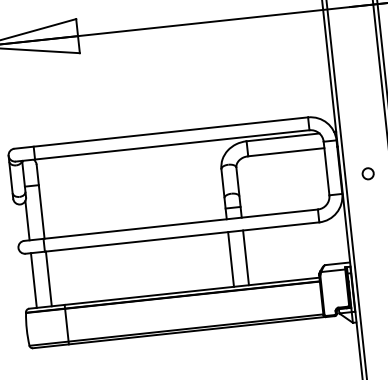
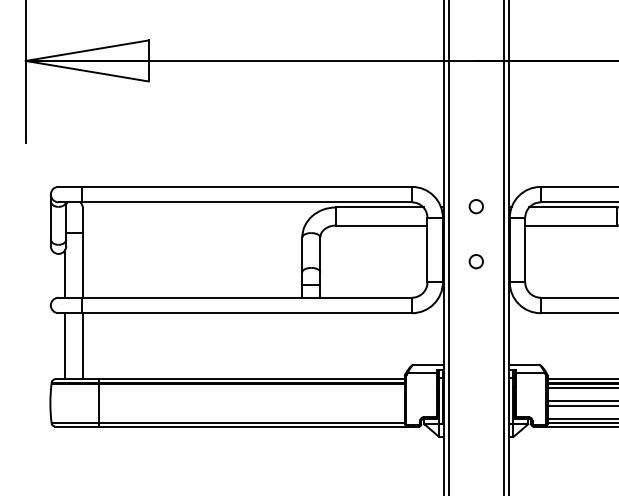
circle: (362, 128) -> (475, 206), added
line: (246, 258) -> (320, 346), removed
line: (231, 259) -> (302, 346), removed

